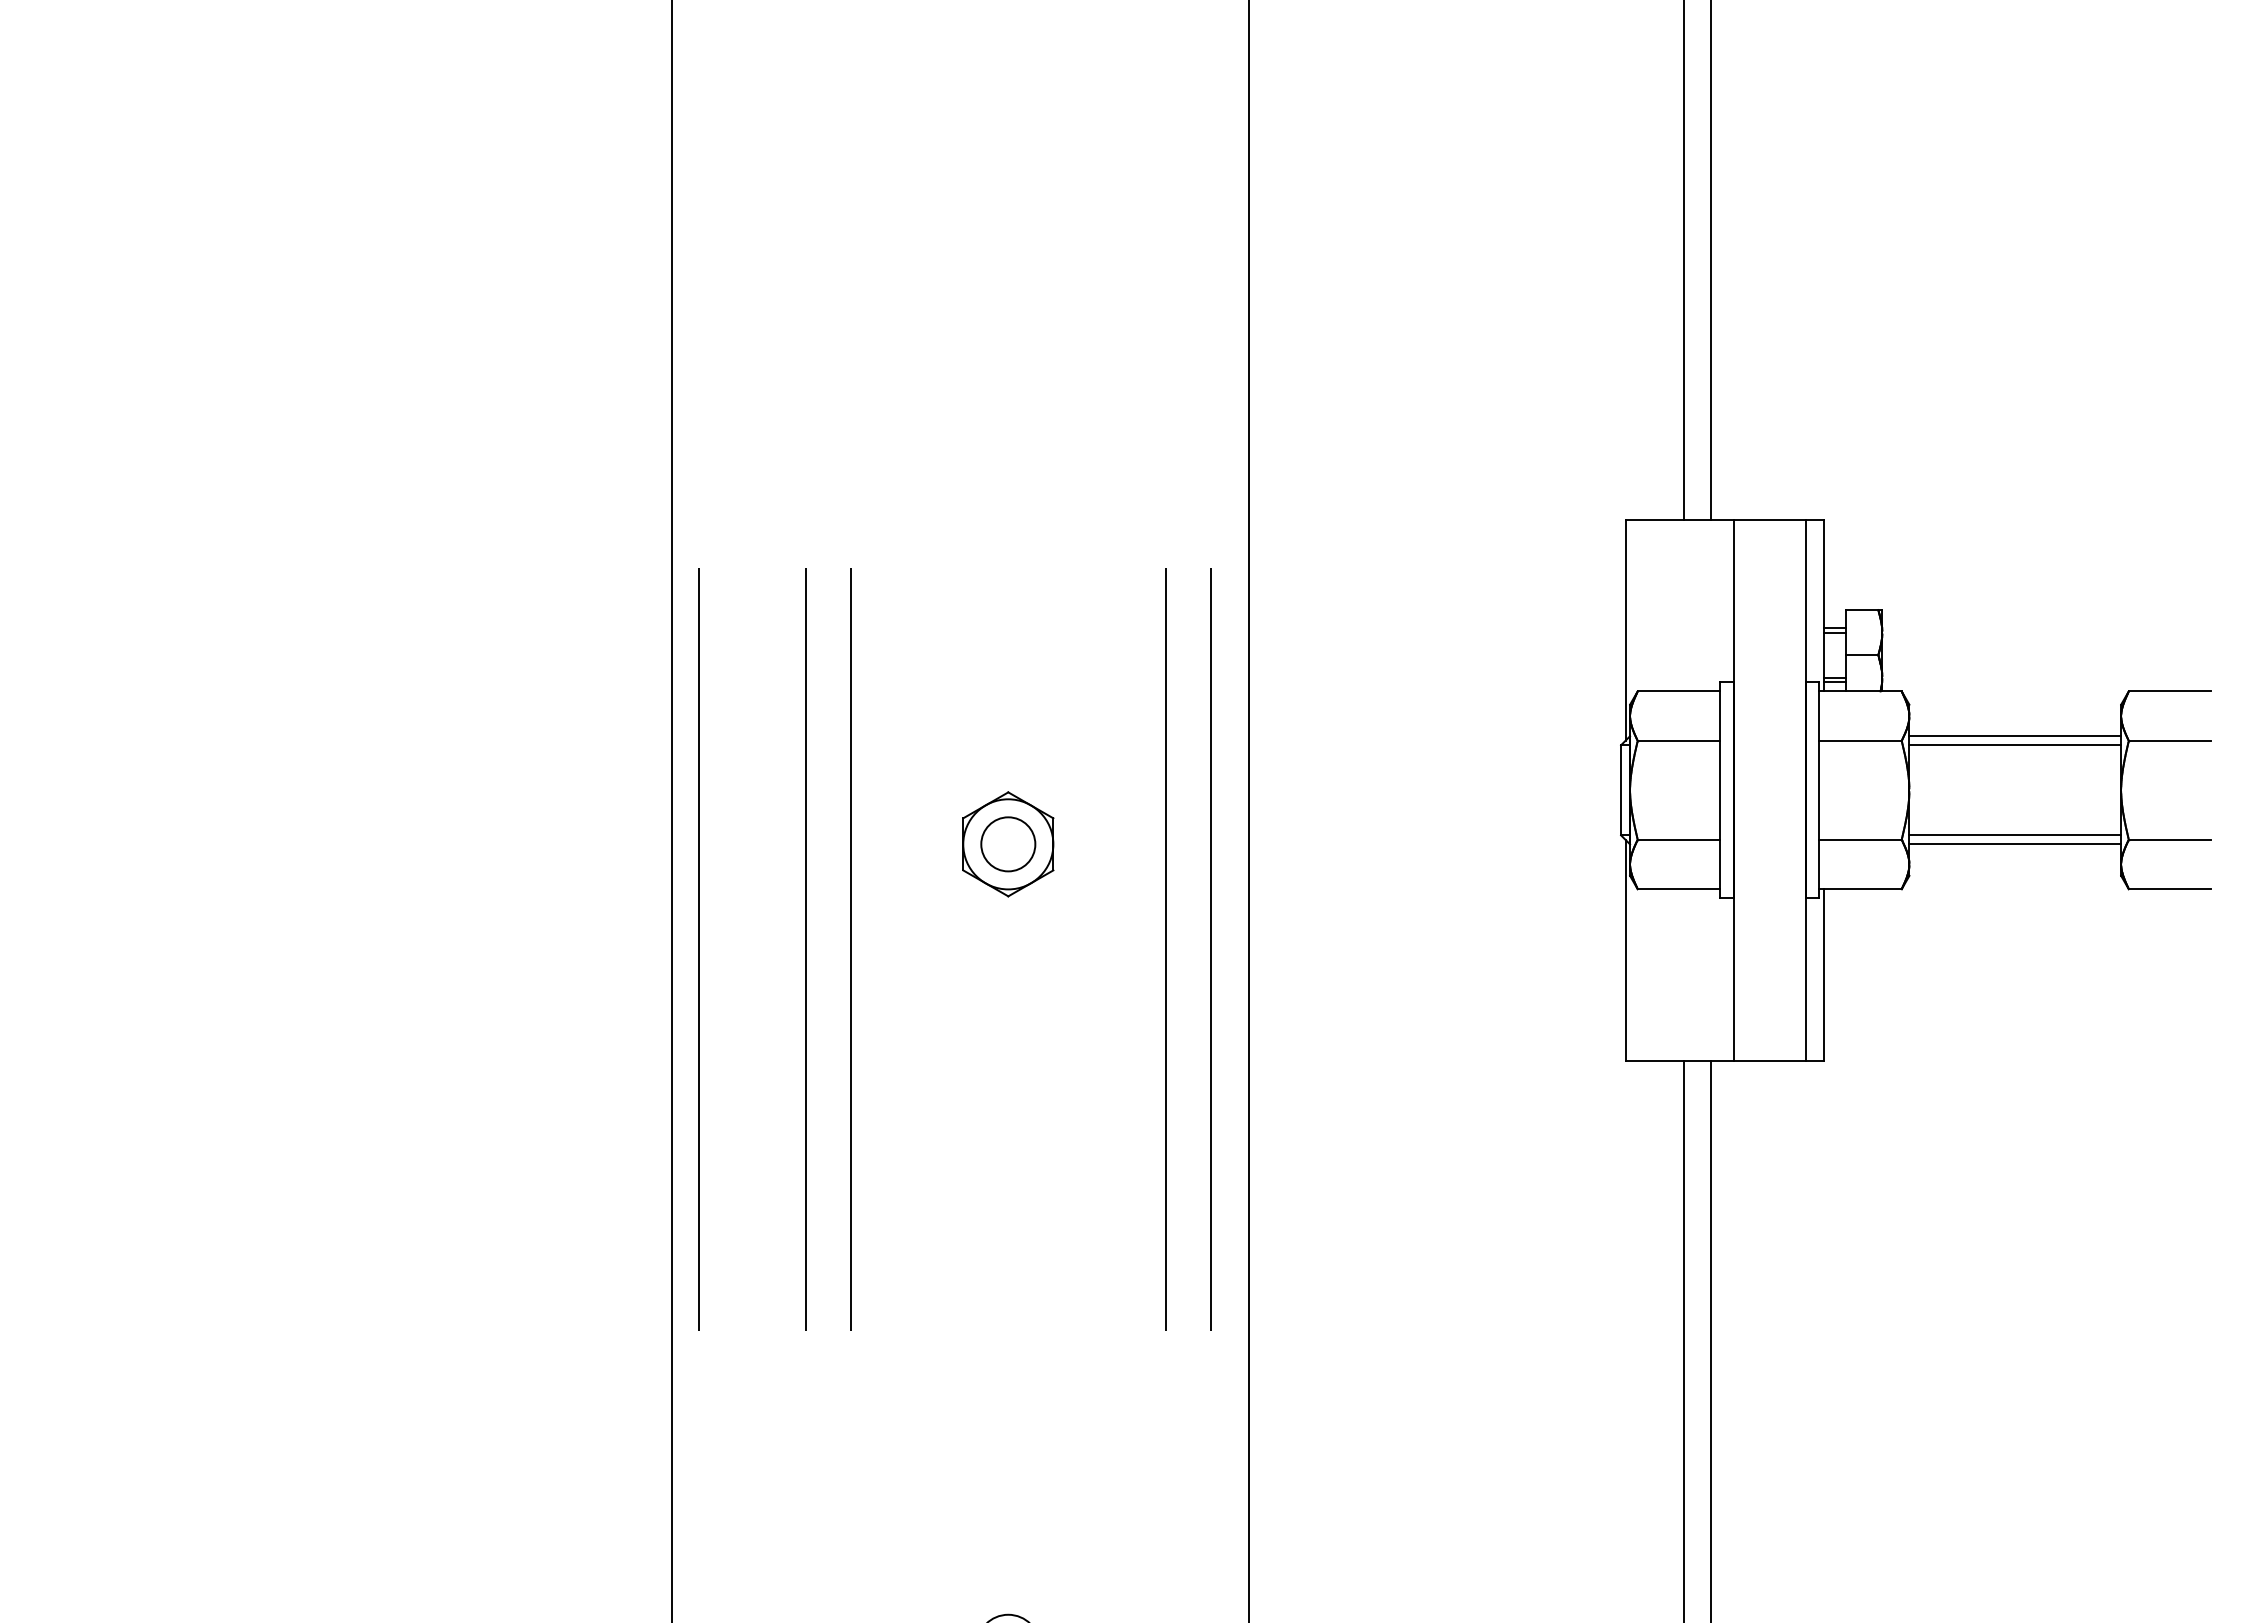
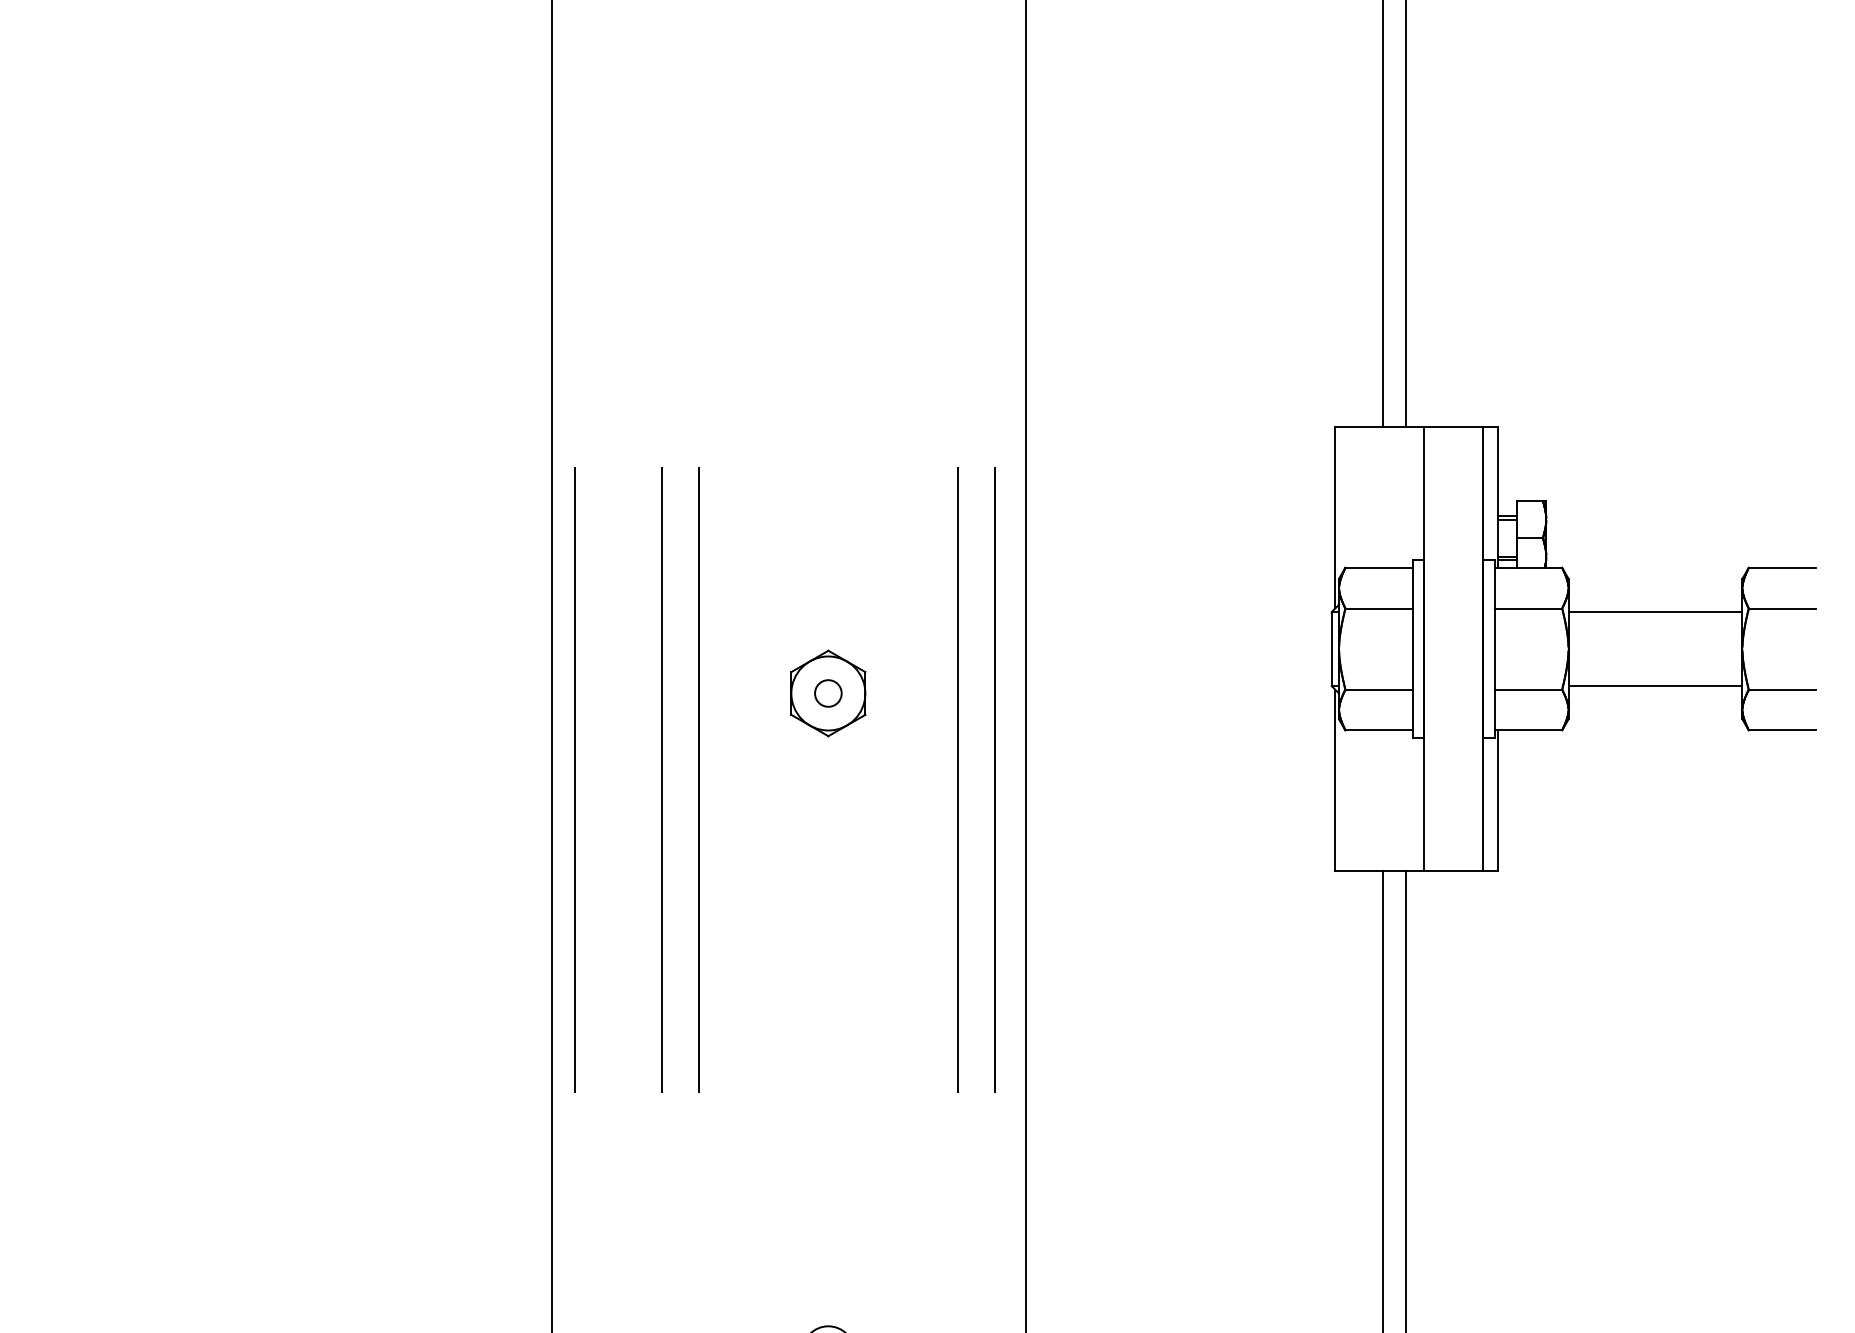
line: (2015, 736) -> (1655, 604), removed
circle: (1008, 844) -> (828, 693), size x0.6
line: (2015, 844) -> (1655, 693), removed

